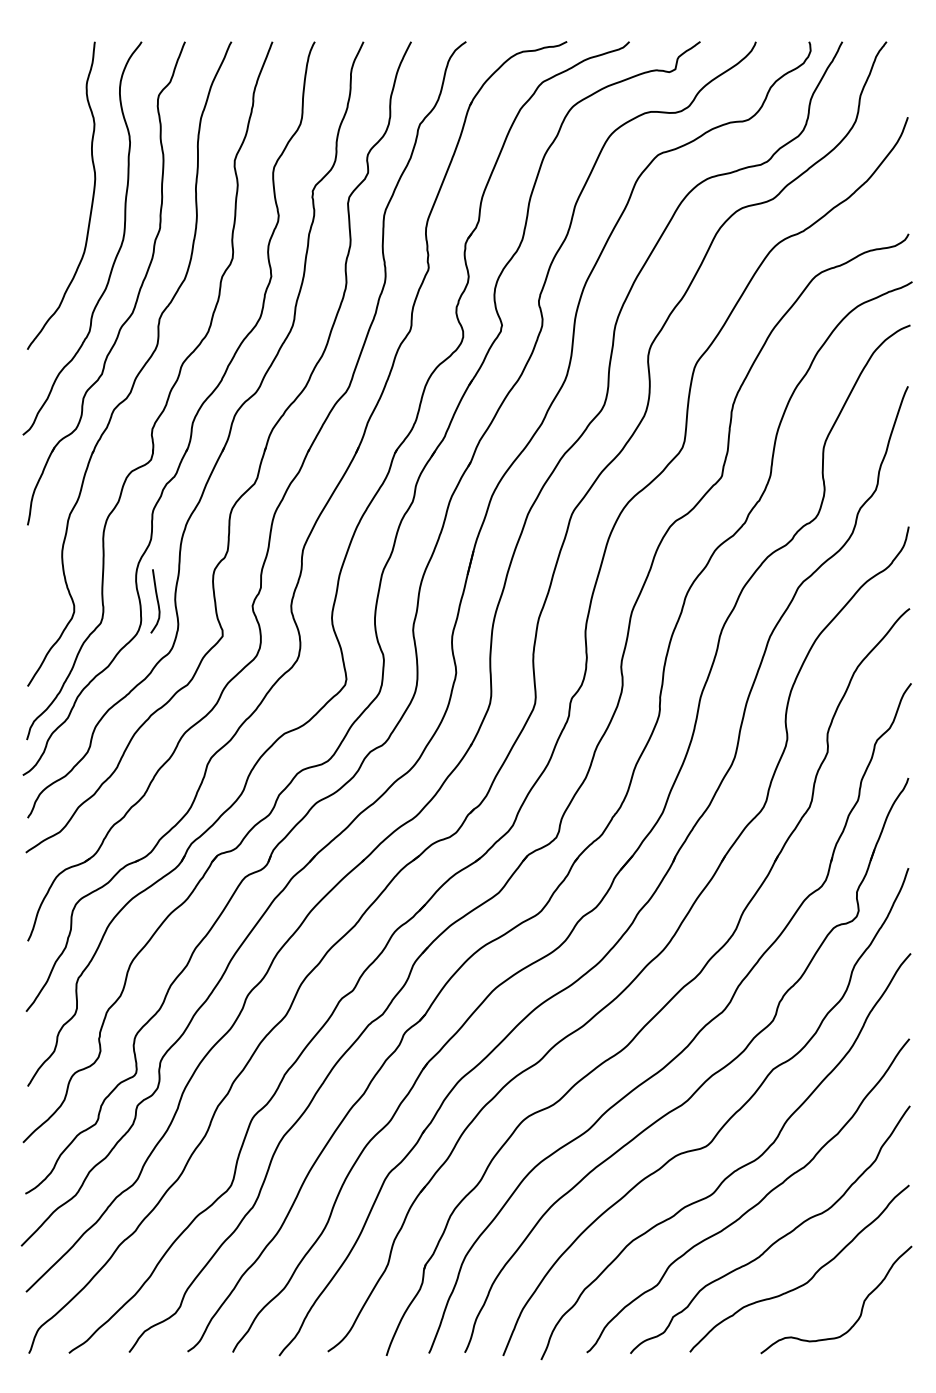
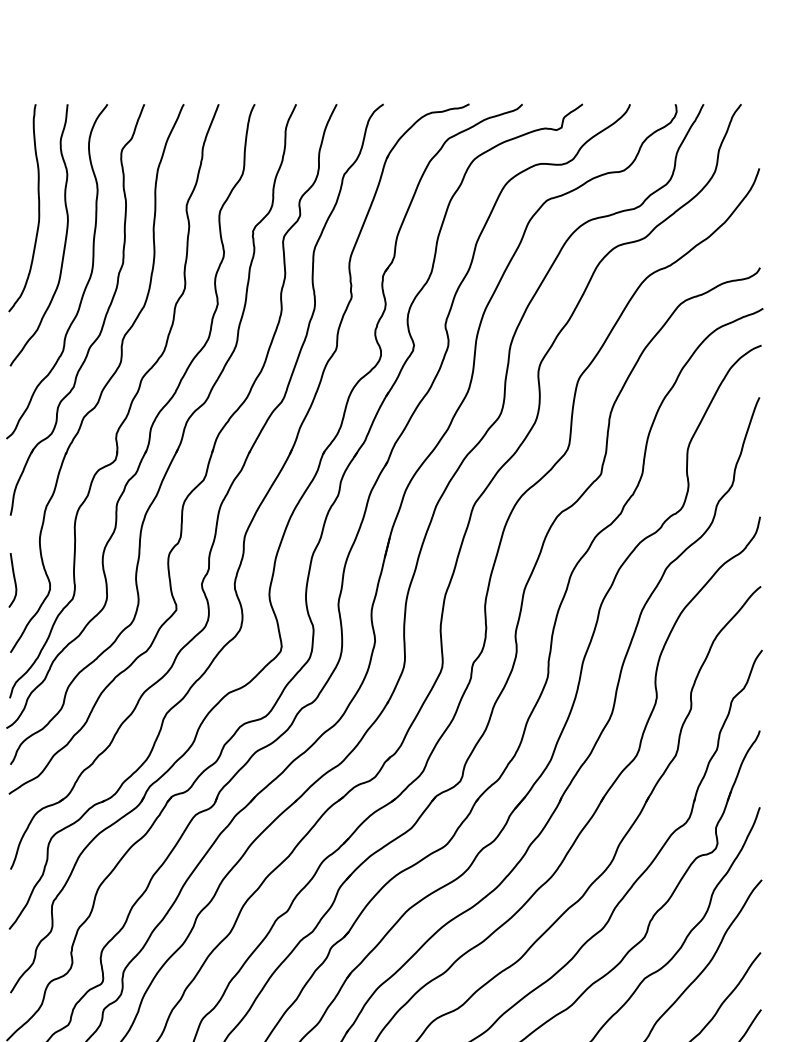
curve: (60, 163) -> (38, 207), added
curve: (156, 600) -> (13, 579), moved

